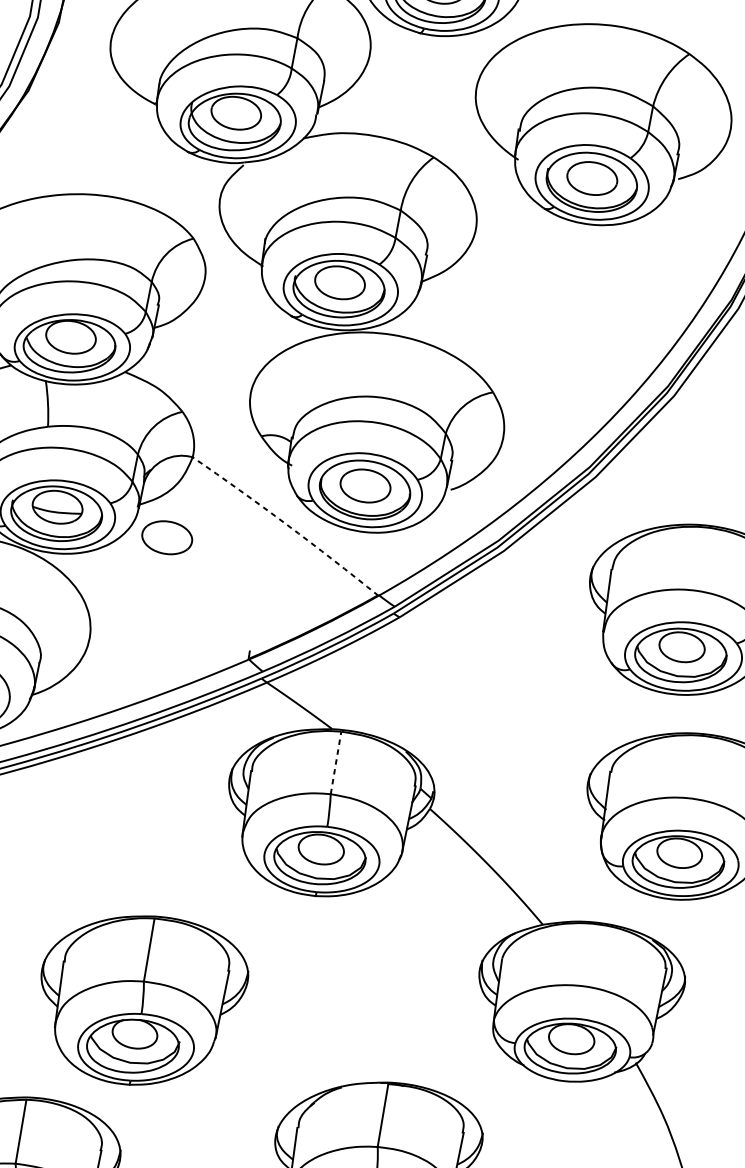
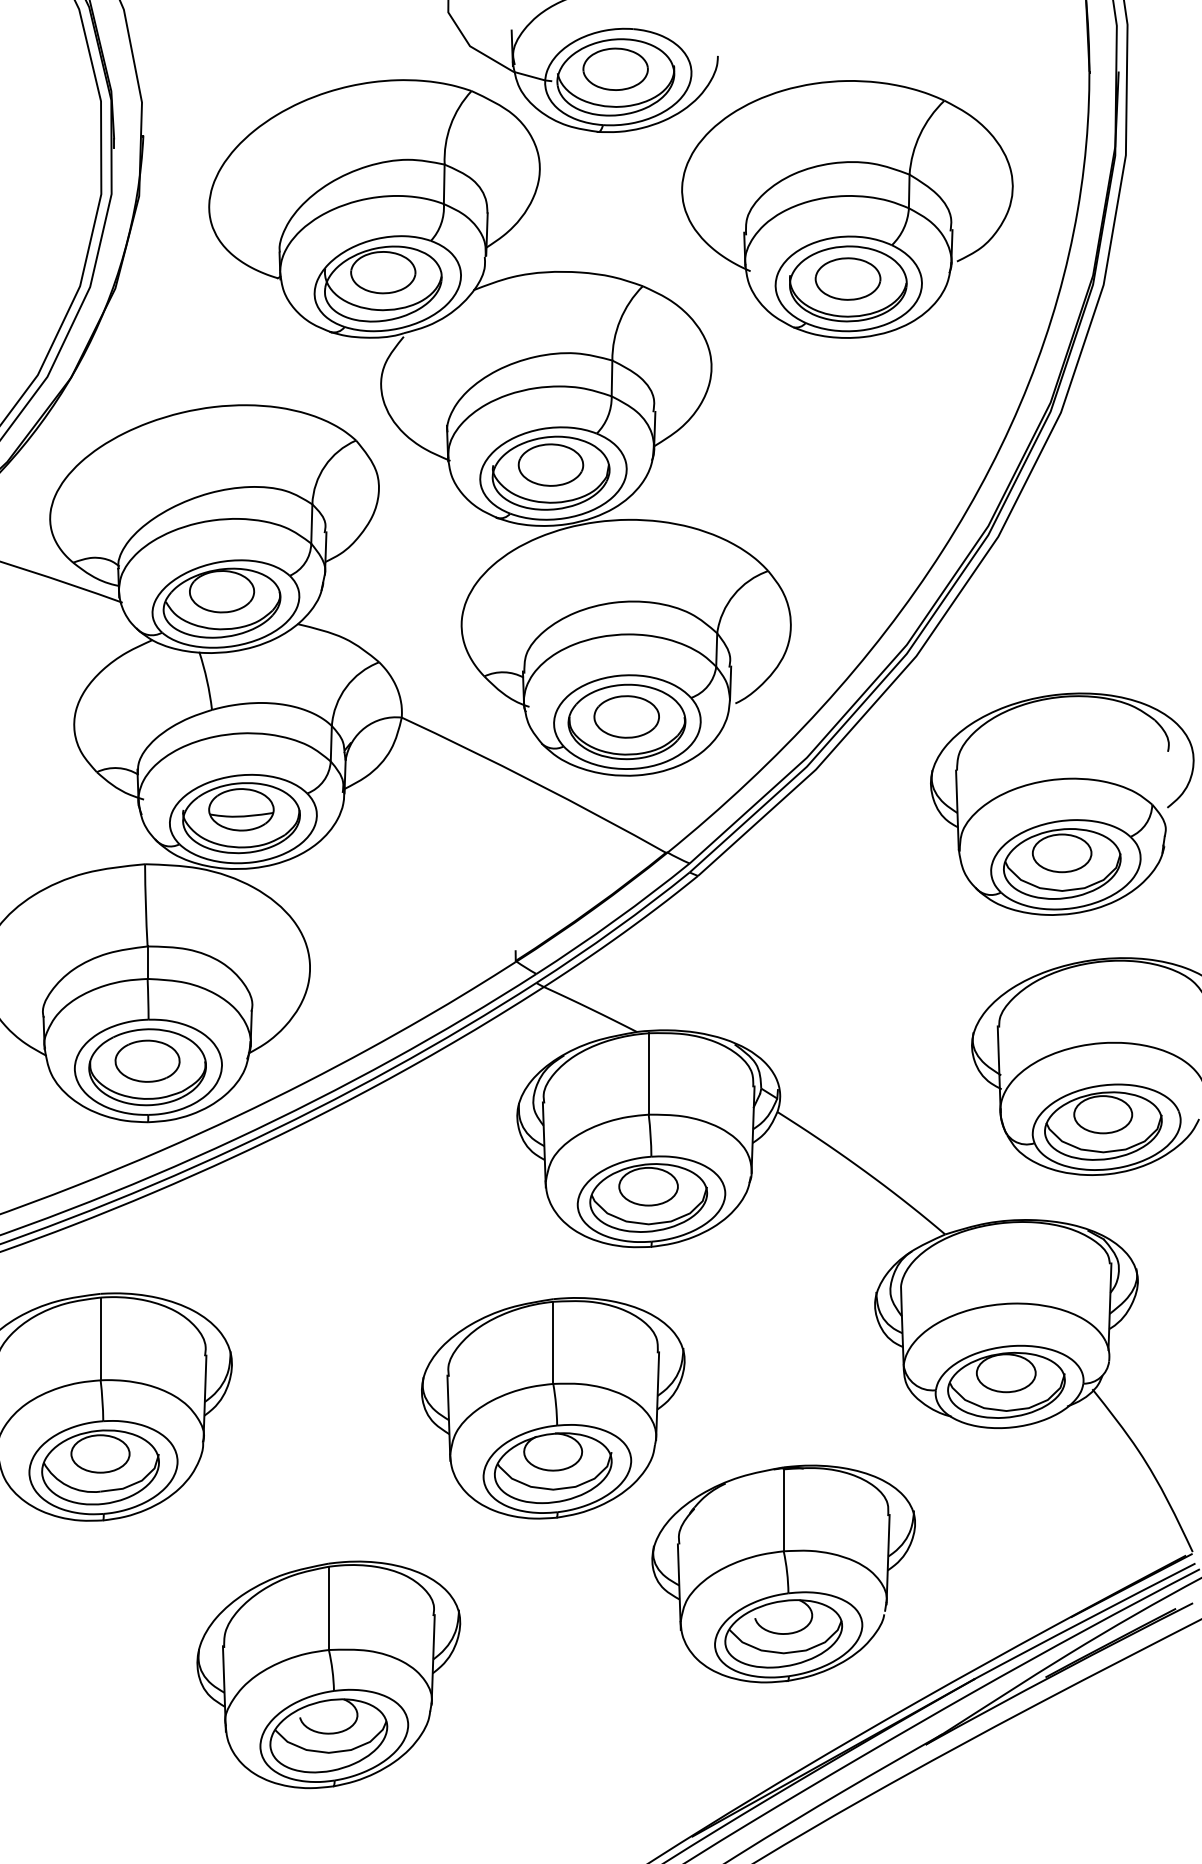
arc: (286, 524) -> (535, 782), dashed -> solid
part: (167, 537) -> (386, 824), removed
line: (335, 762) -> (648, 1073), dashed -> solid
part: (140, 1000) -> (553, 1408), moved

